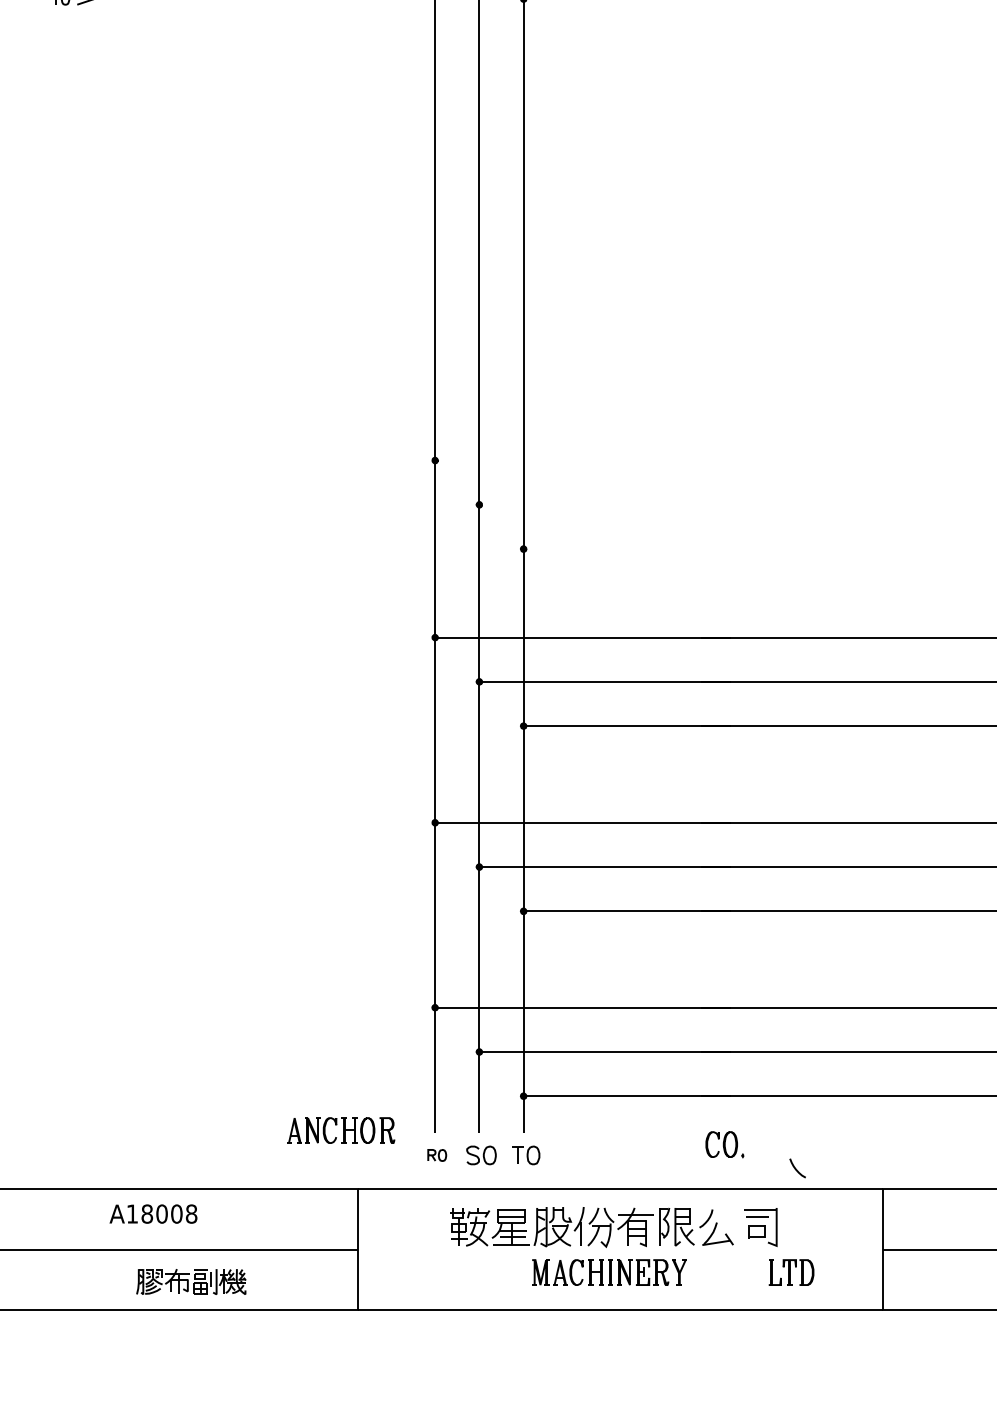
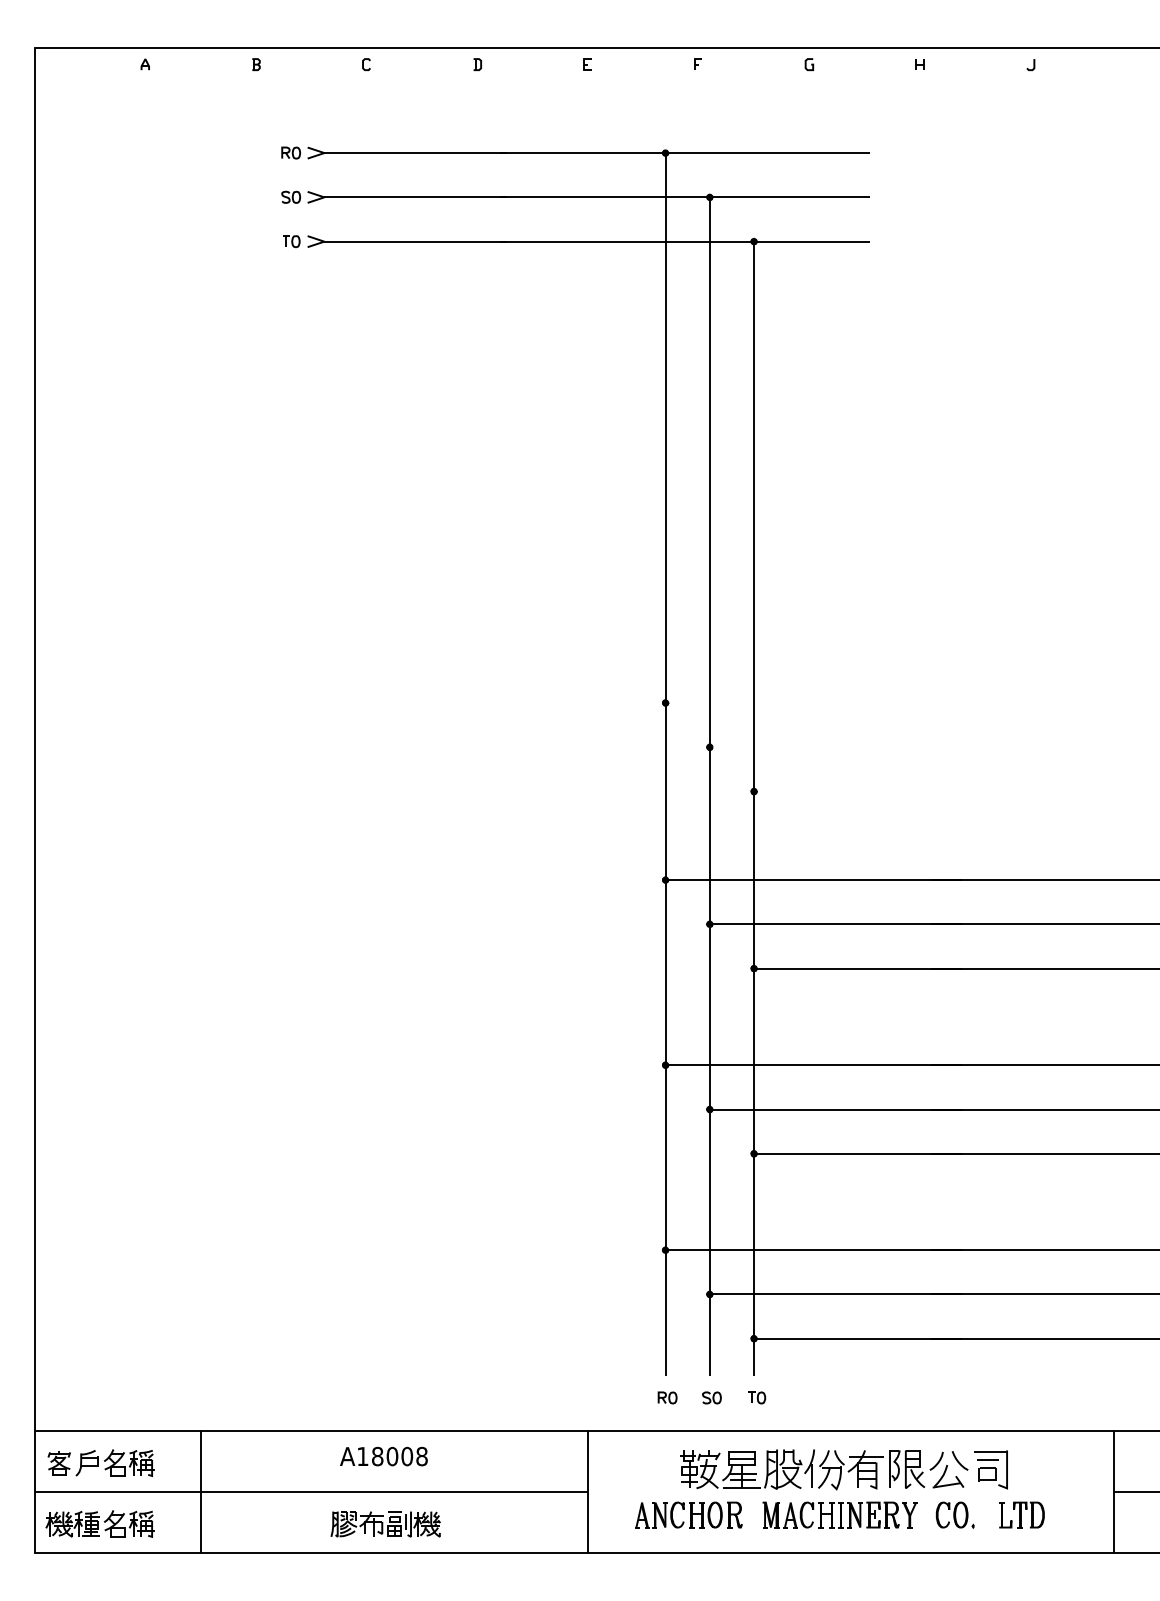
part: (341, 1130) -> (688, 1514), moved
part: (724, 1144) -> (954, 1514), moved
part: (481, 1155) -> (711, 1397), size x0.62
part: (527, 1155) -> (757, 1397), size x0.62
curve: (796, 1168) -> (958, 1460), moved
part: (191, 1282) -> (385, 1524), moved

